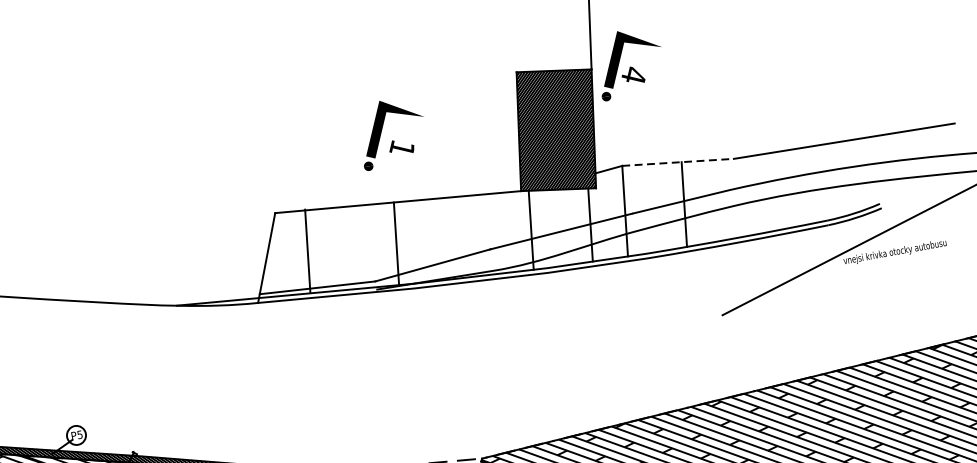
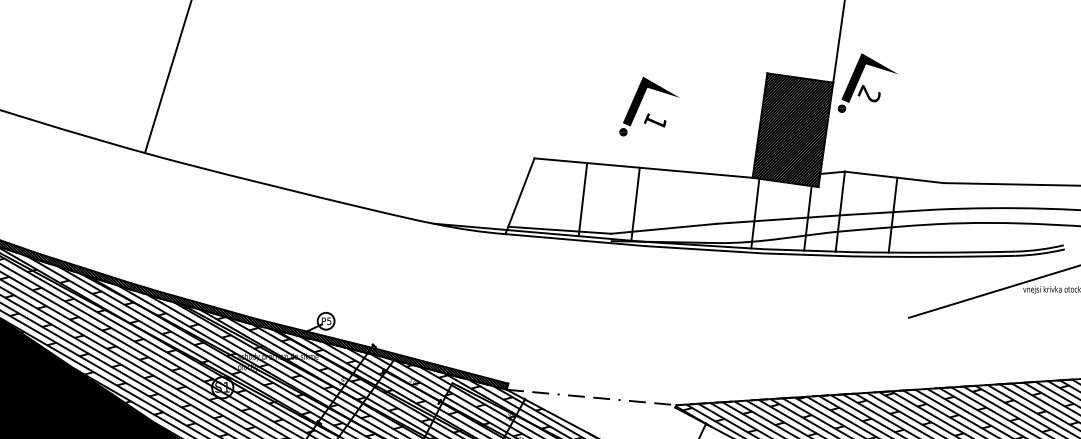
text: (632, 74) -> (868, 93), 4 -> 2
line: (678, 162) -> (894, 177), dashed -> solid
line: (307, 251) -> (582, 199), moved

